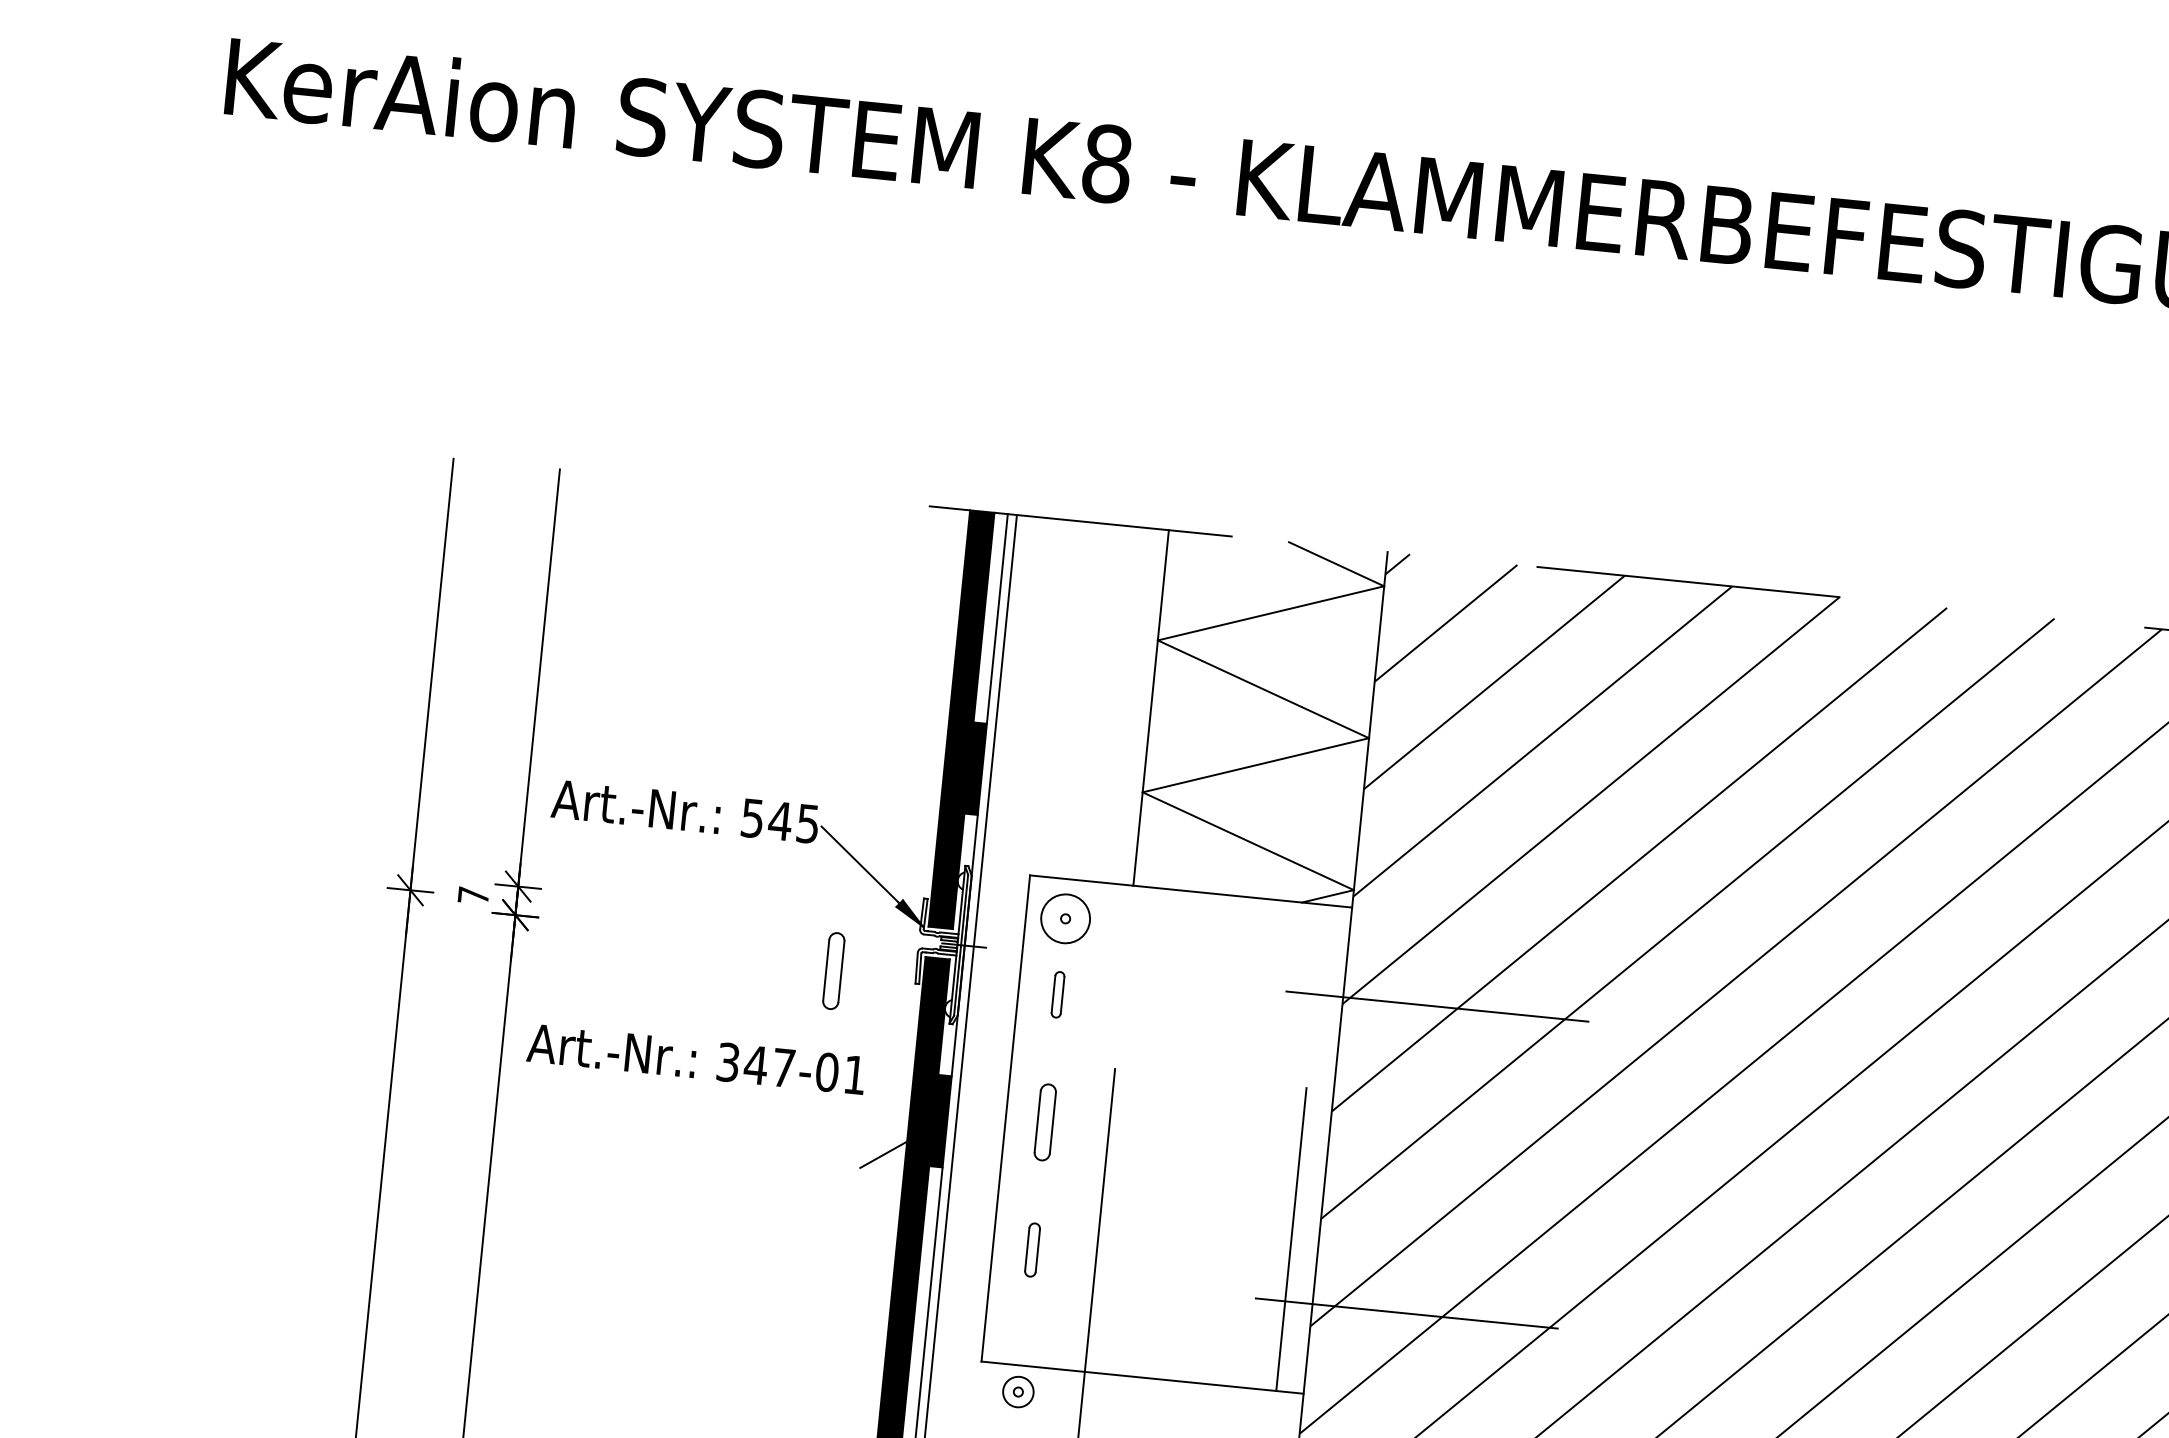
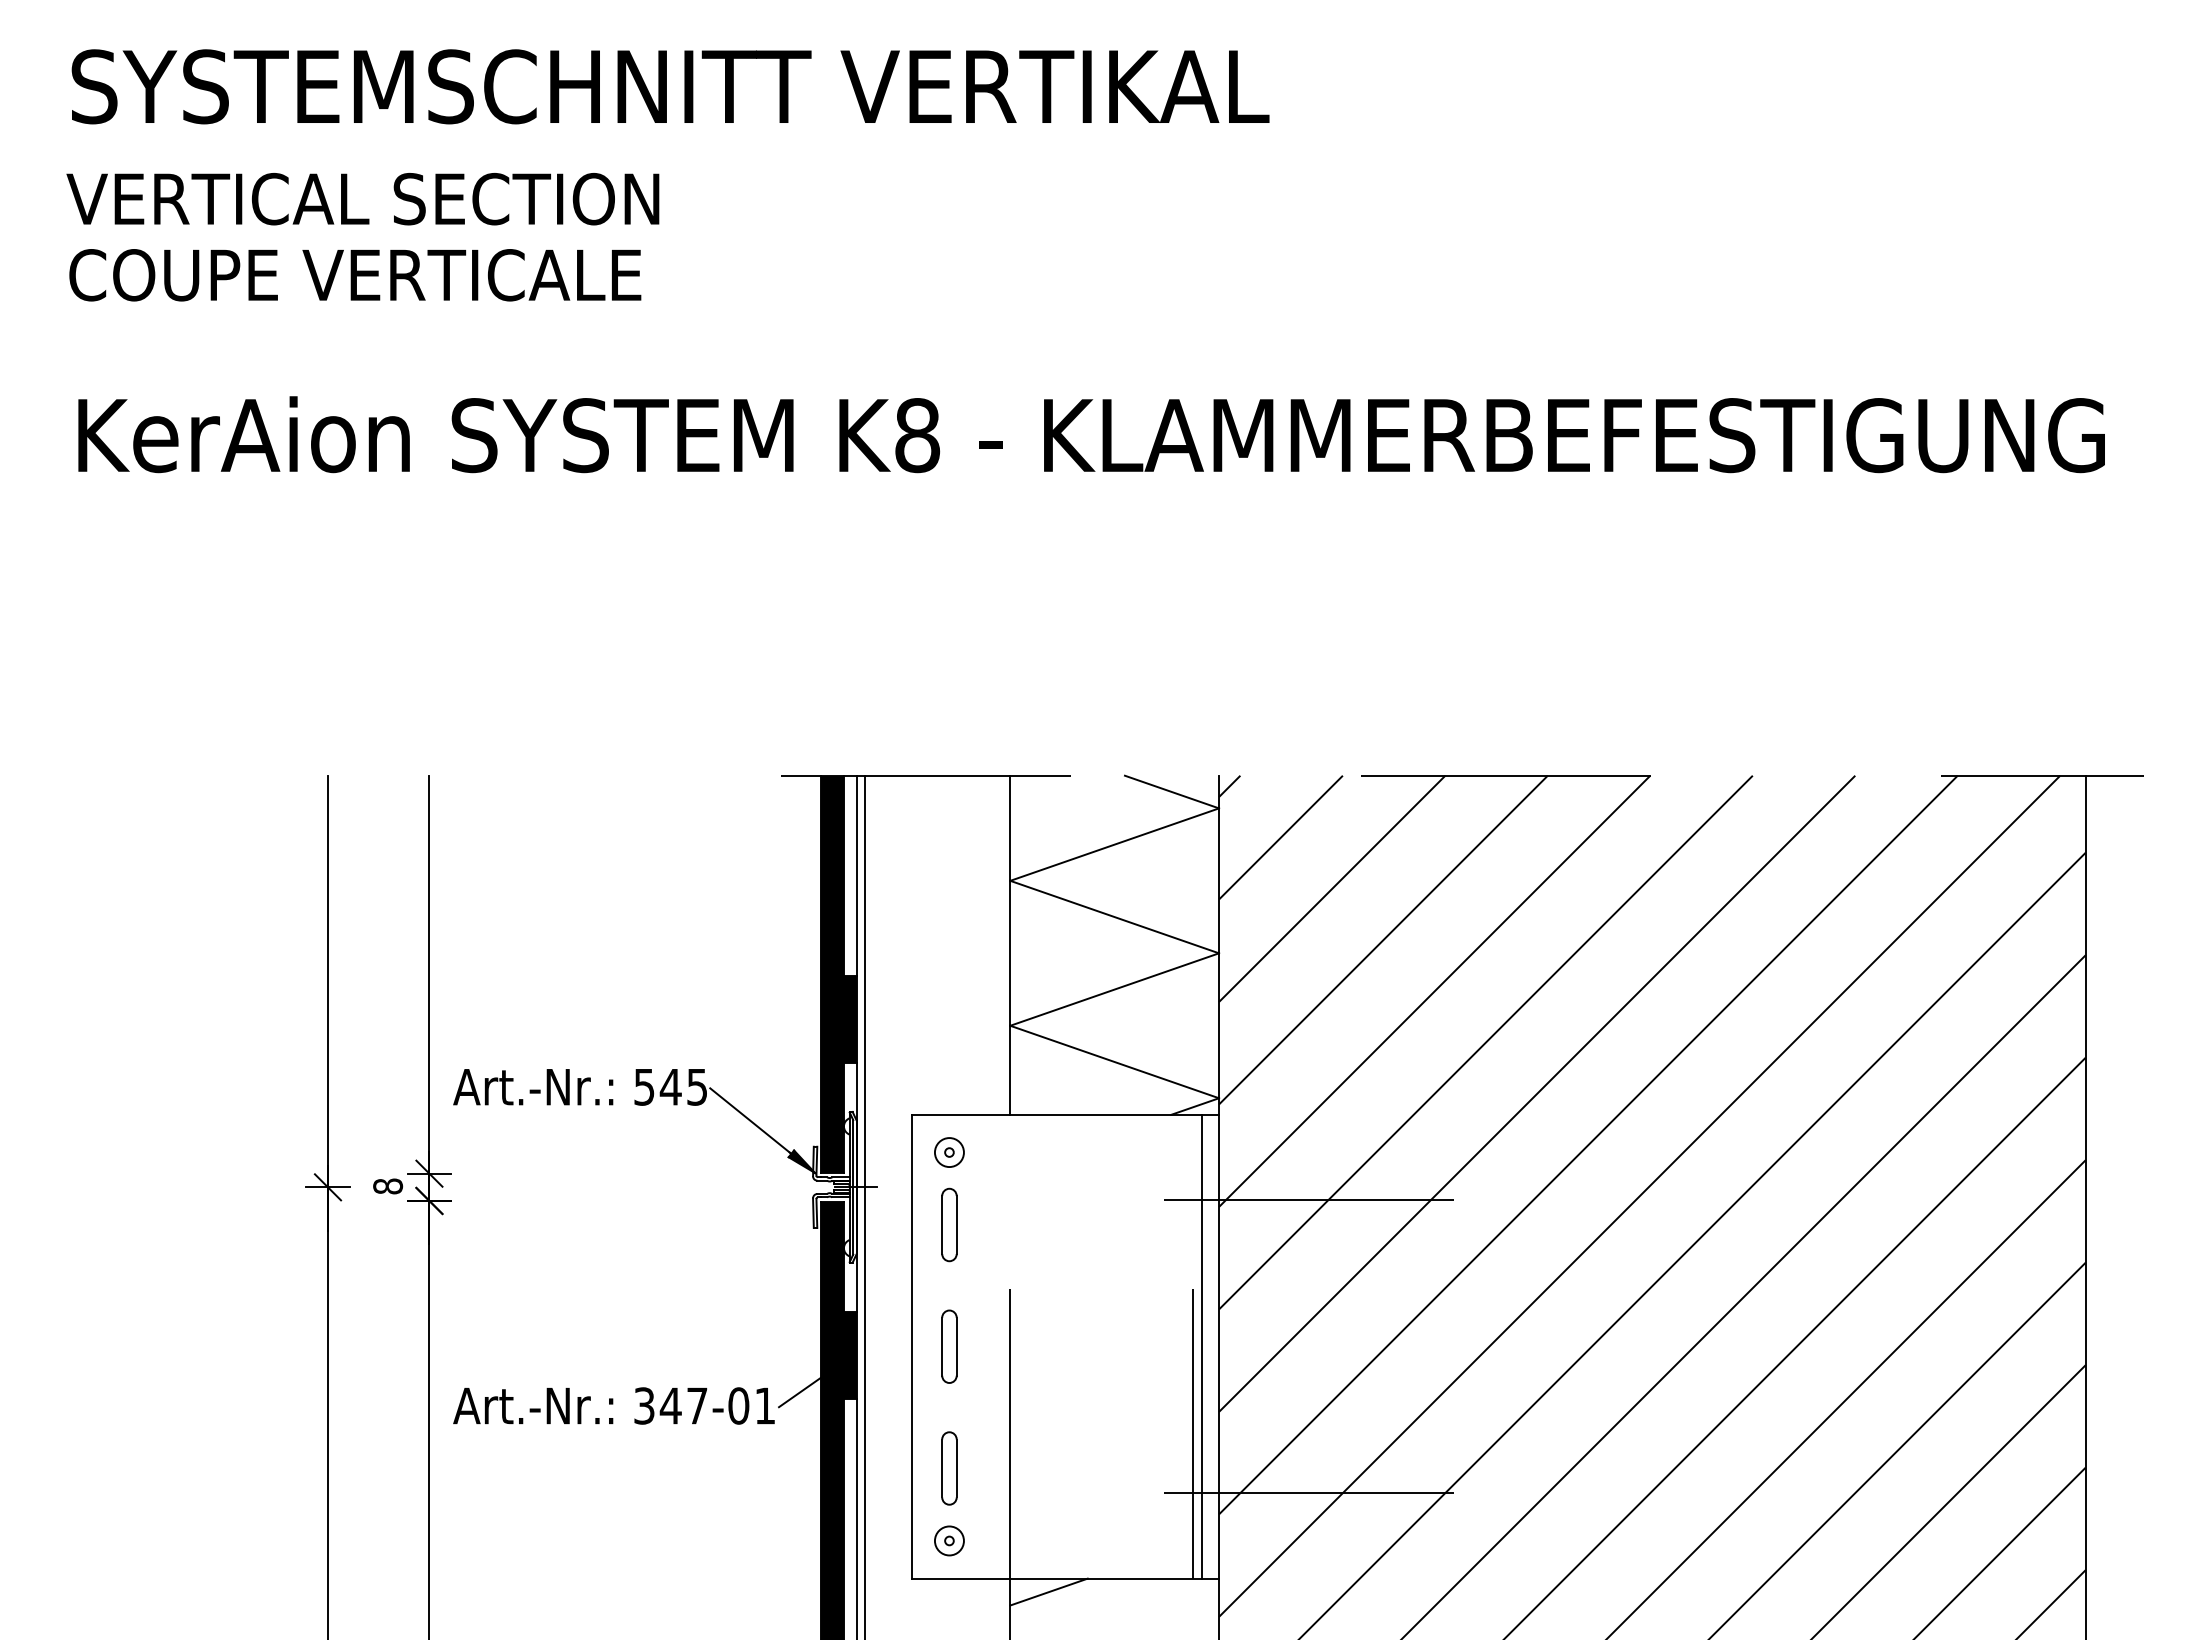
text: (474, 895) -> (388, 1186), 7 -> 8
circle: (1064, 918) -> (948, 1152), size x0.62
part: (833, 970) -> (735, 1223), removed
part: (1058, 994) -> (949, 1224), size x1.67
text: (695, 1058) -> (613, 1405), moved
line: (1309, 1148) -> (1201, 1346), added
part: (1032, 1250) -> (949, 1468), size x1.43
line: (1123, 1389) -> (1048, 1591), added
part: (1018, 1391) -> (949, 1540), moved

